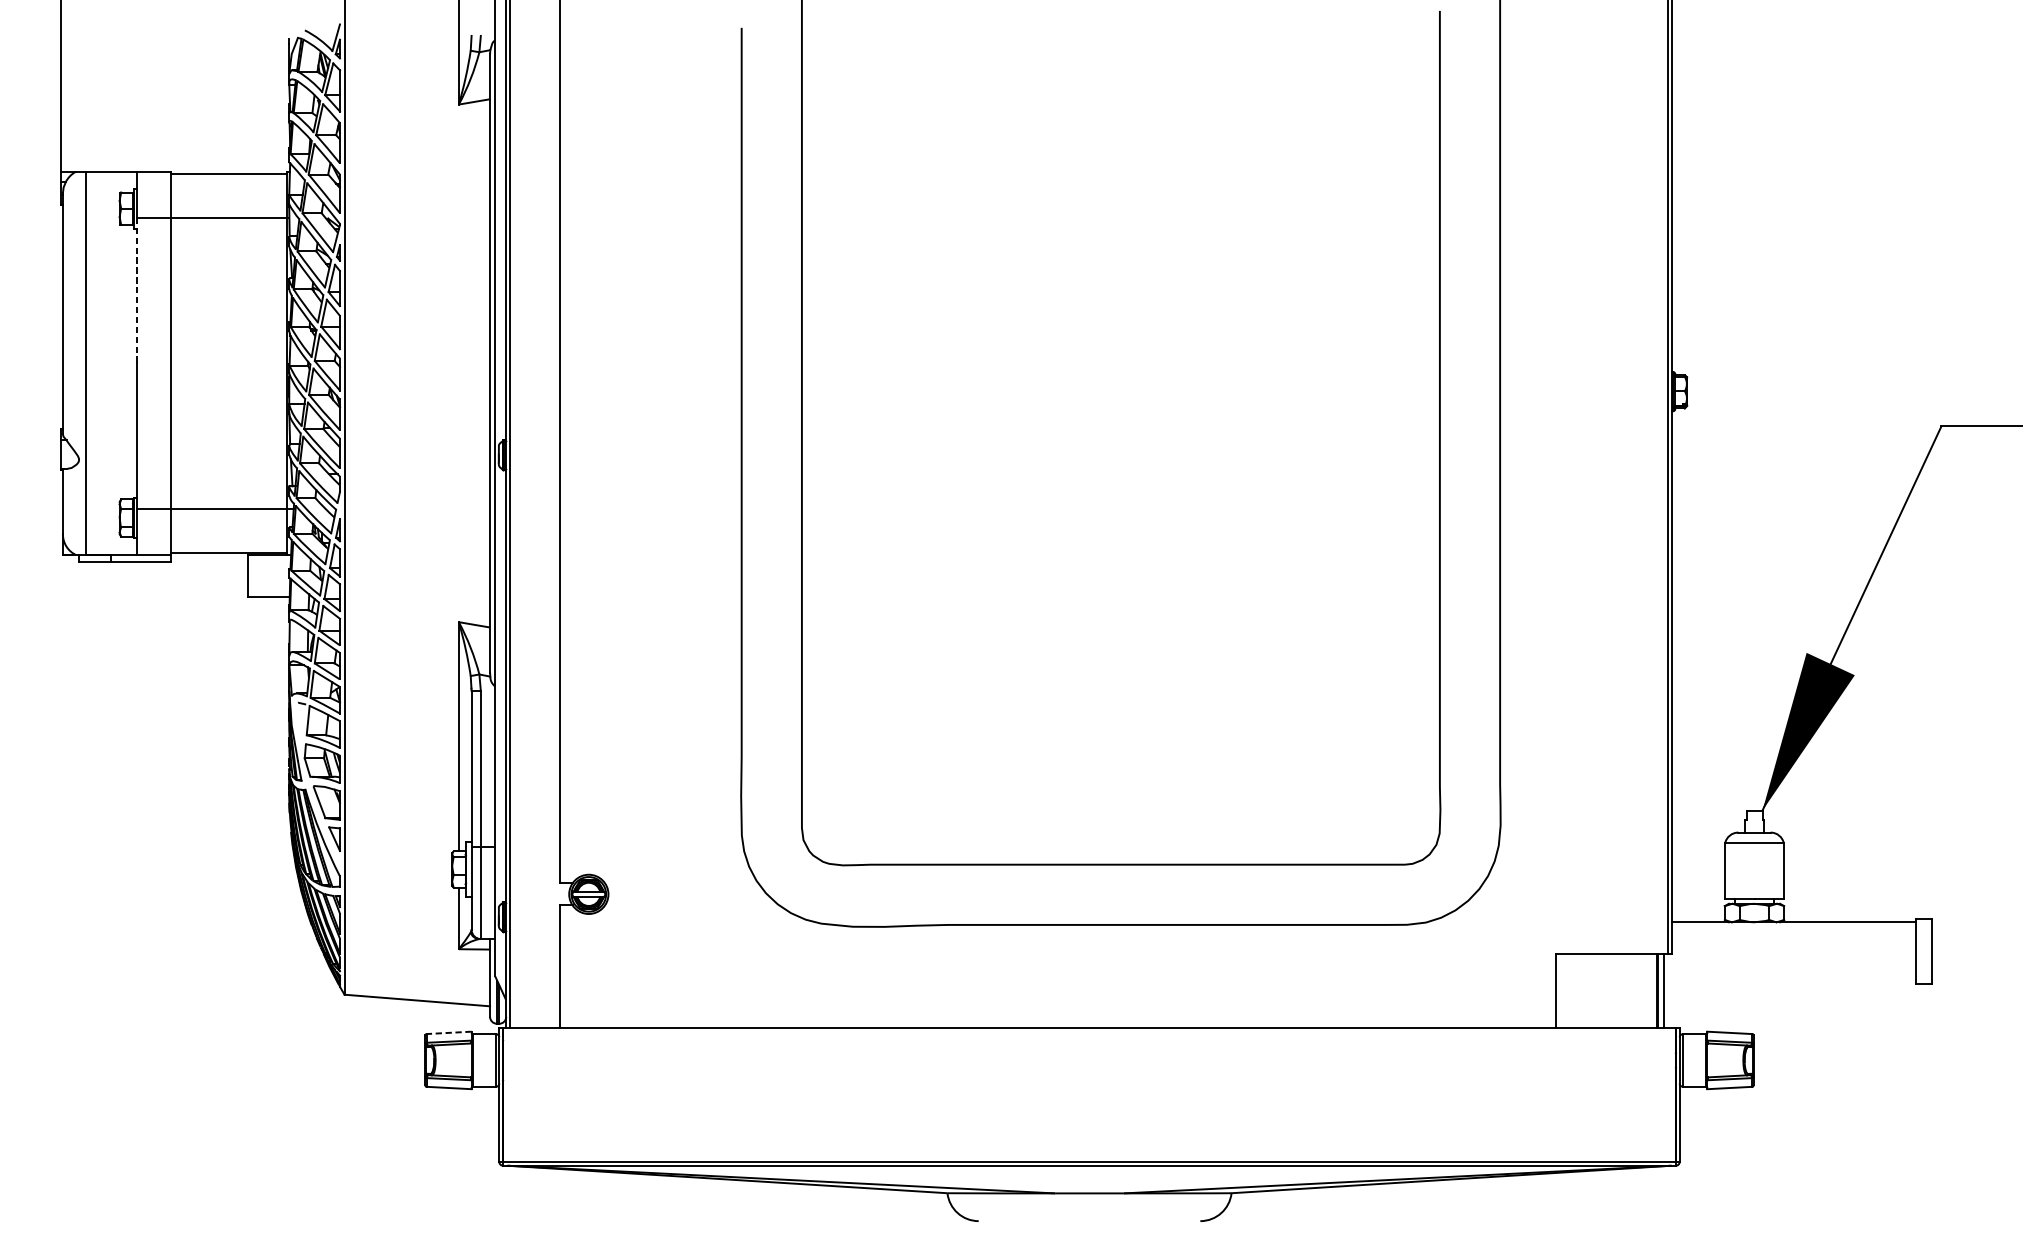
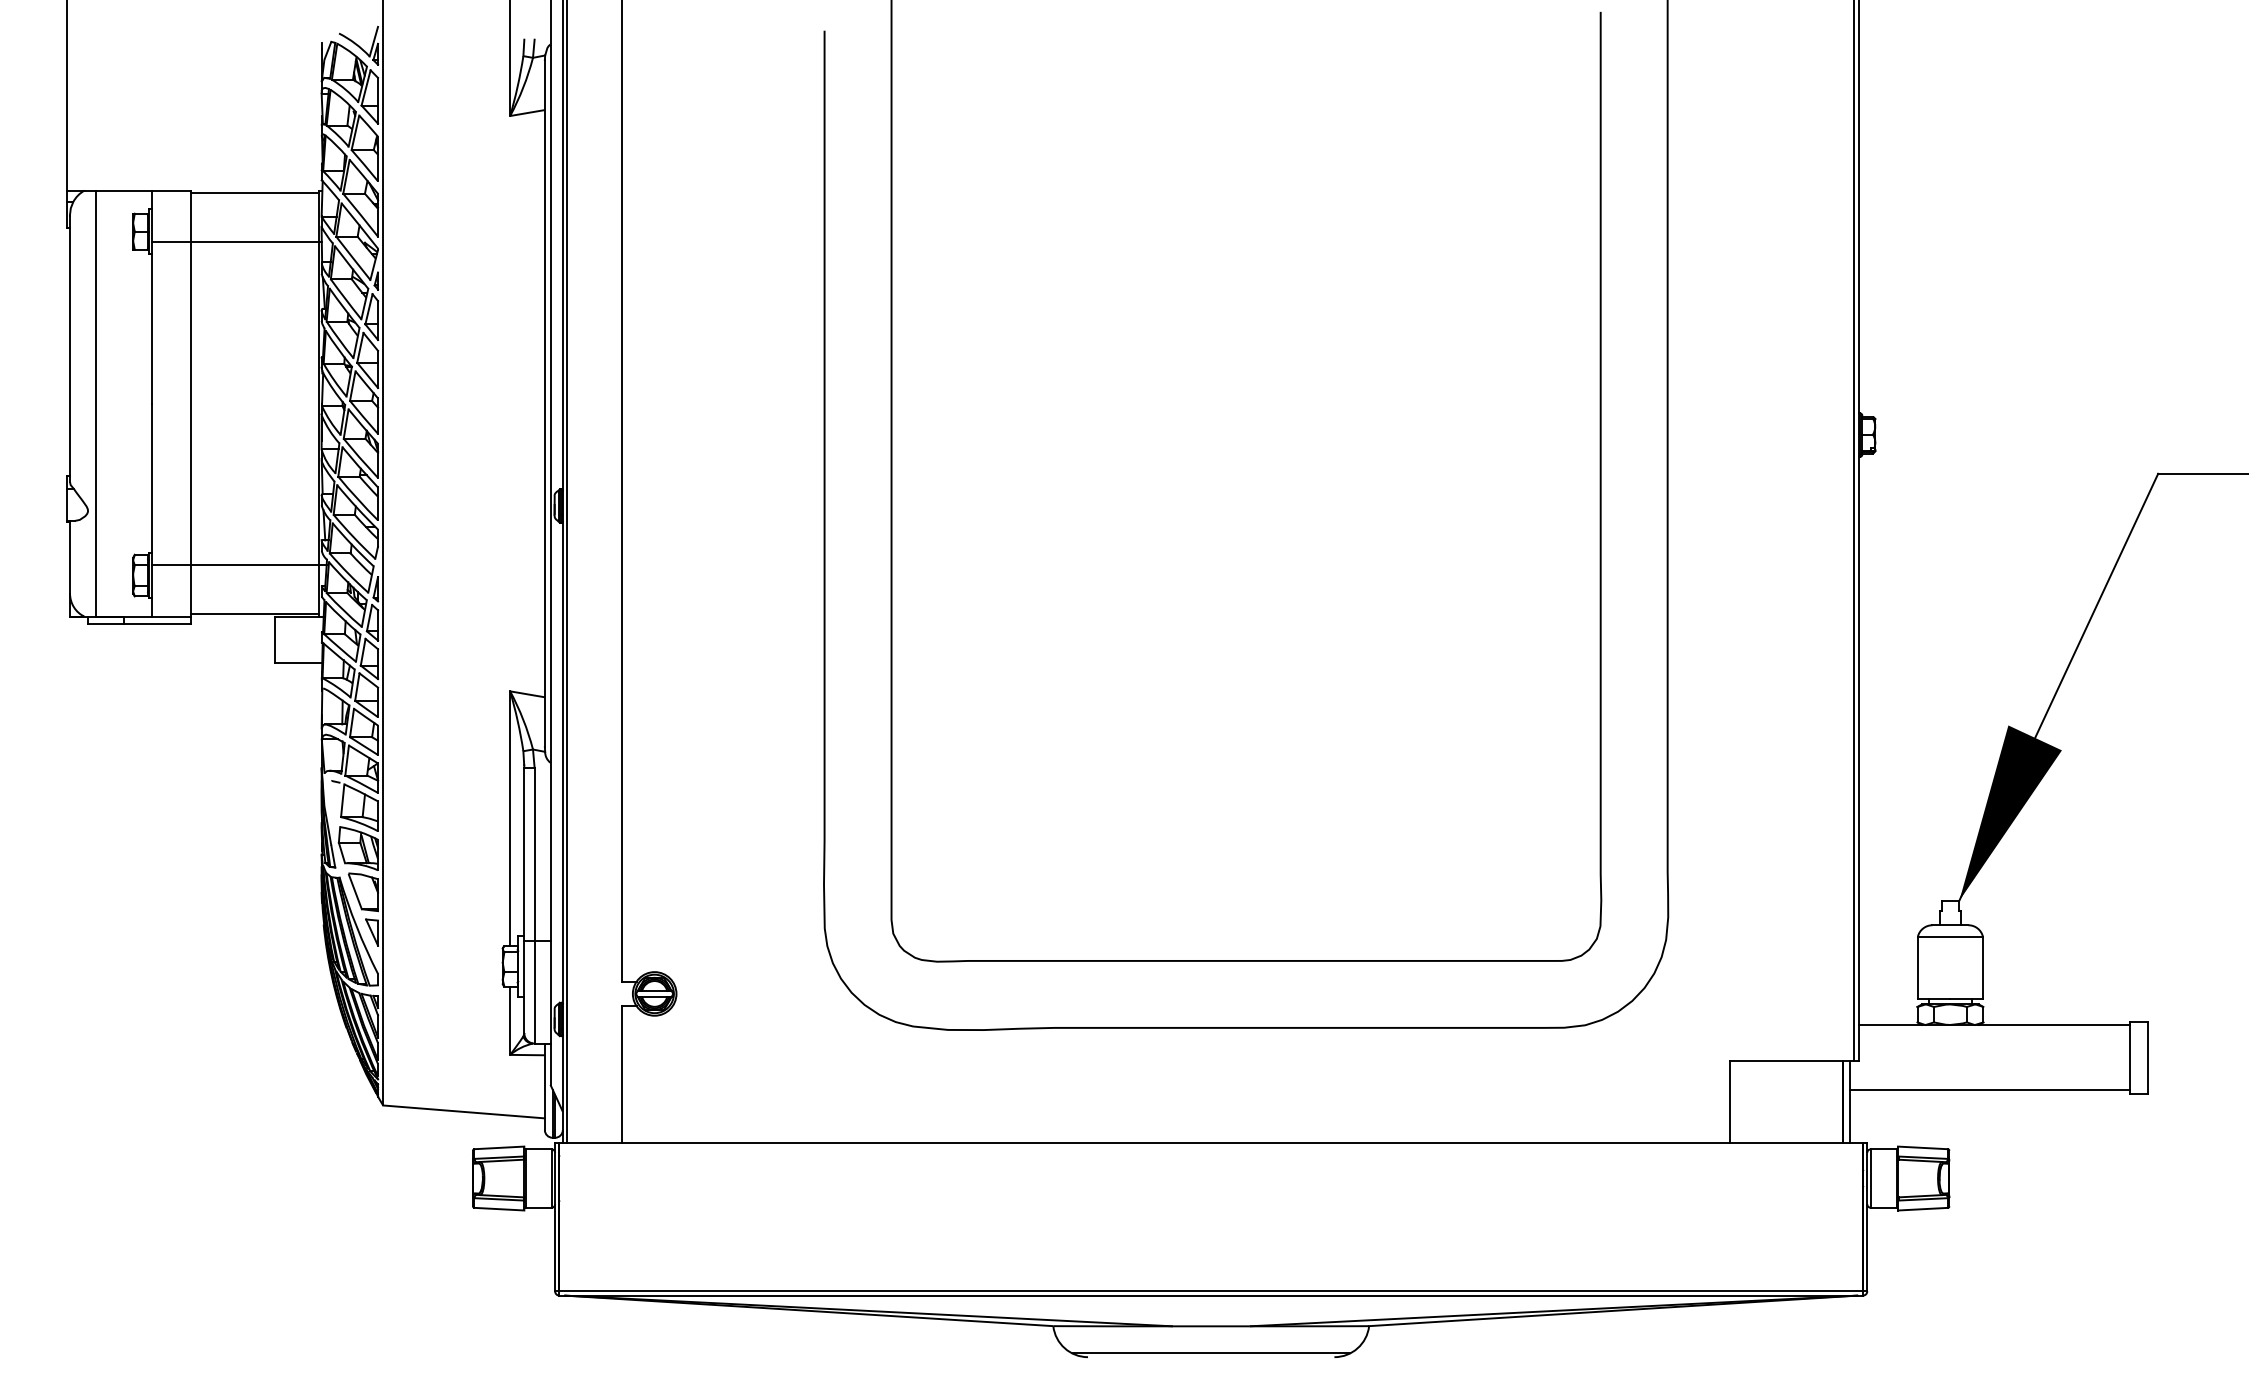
line: (137, 290) -> (152, 322), dashed -> solid
line: (1790, 981) -> (1990, 1090), added
line: (449, 1032) -> (499, 1147), dashed -> solid
line: (1088, 1217) -> (1210, 1353), added

